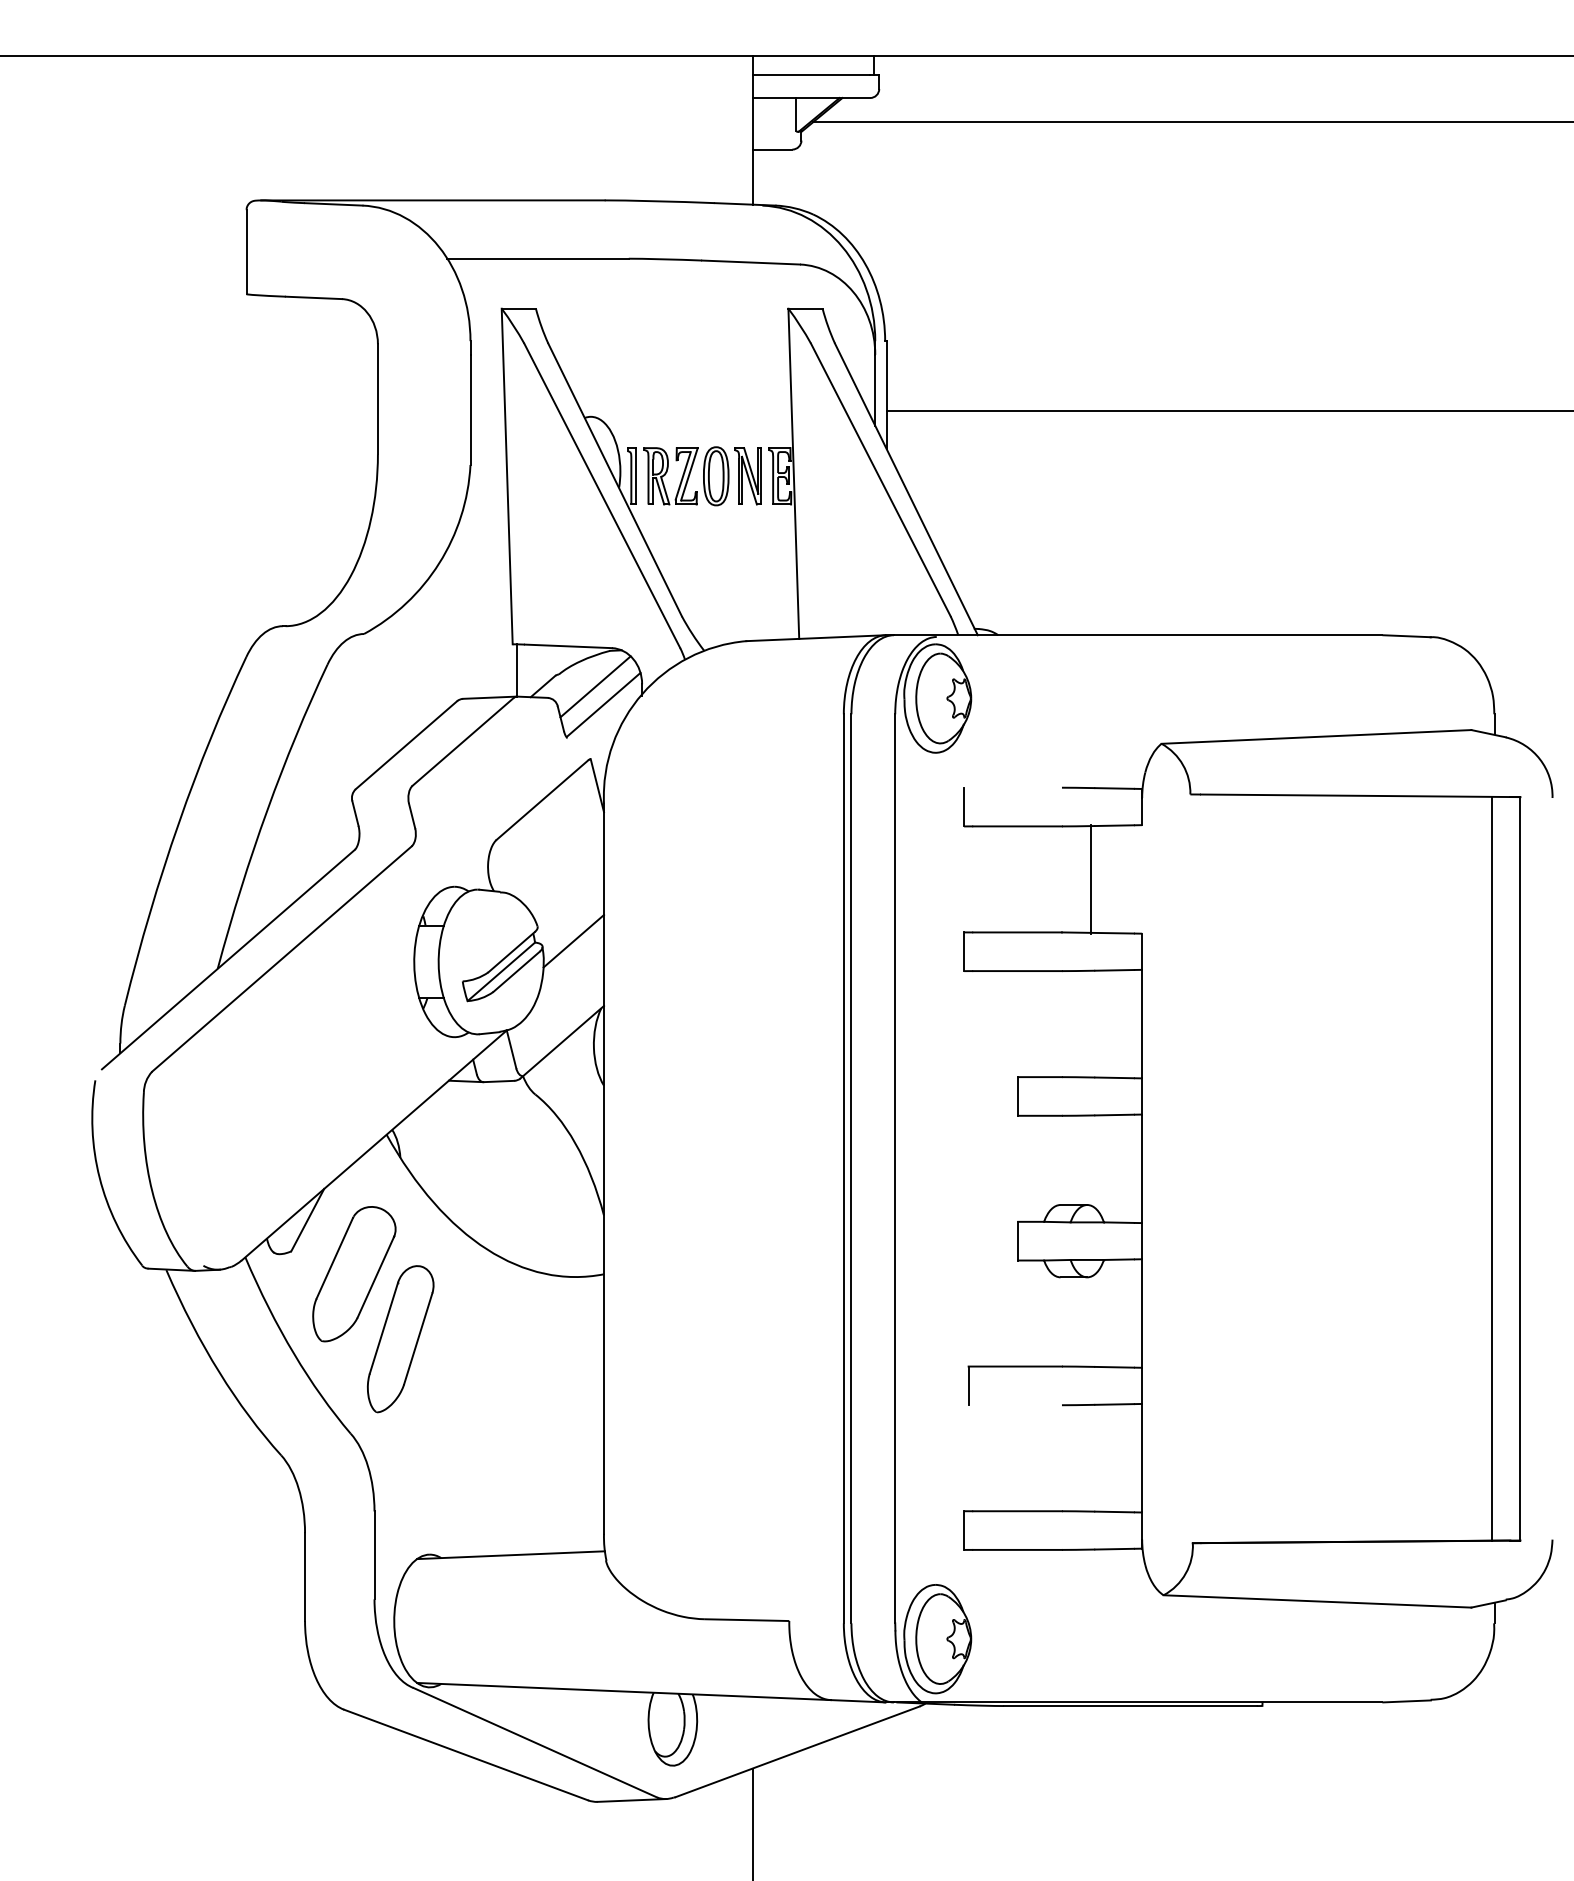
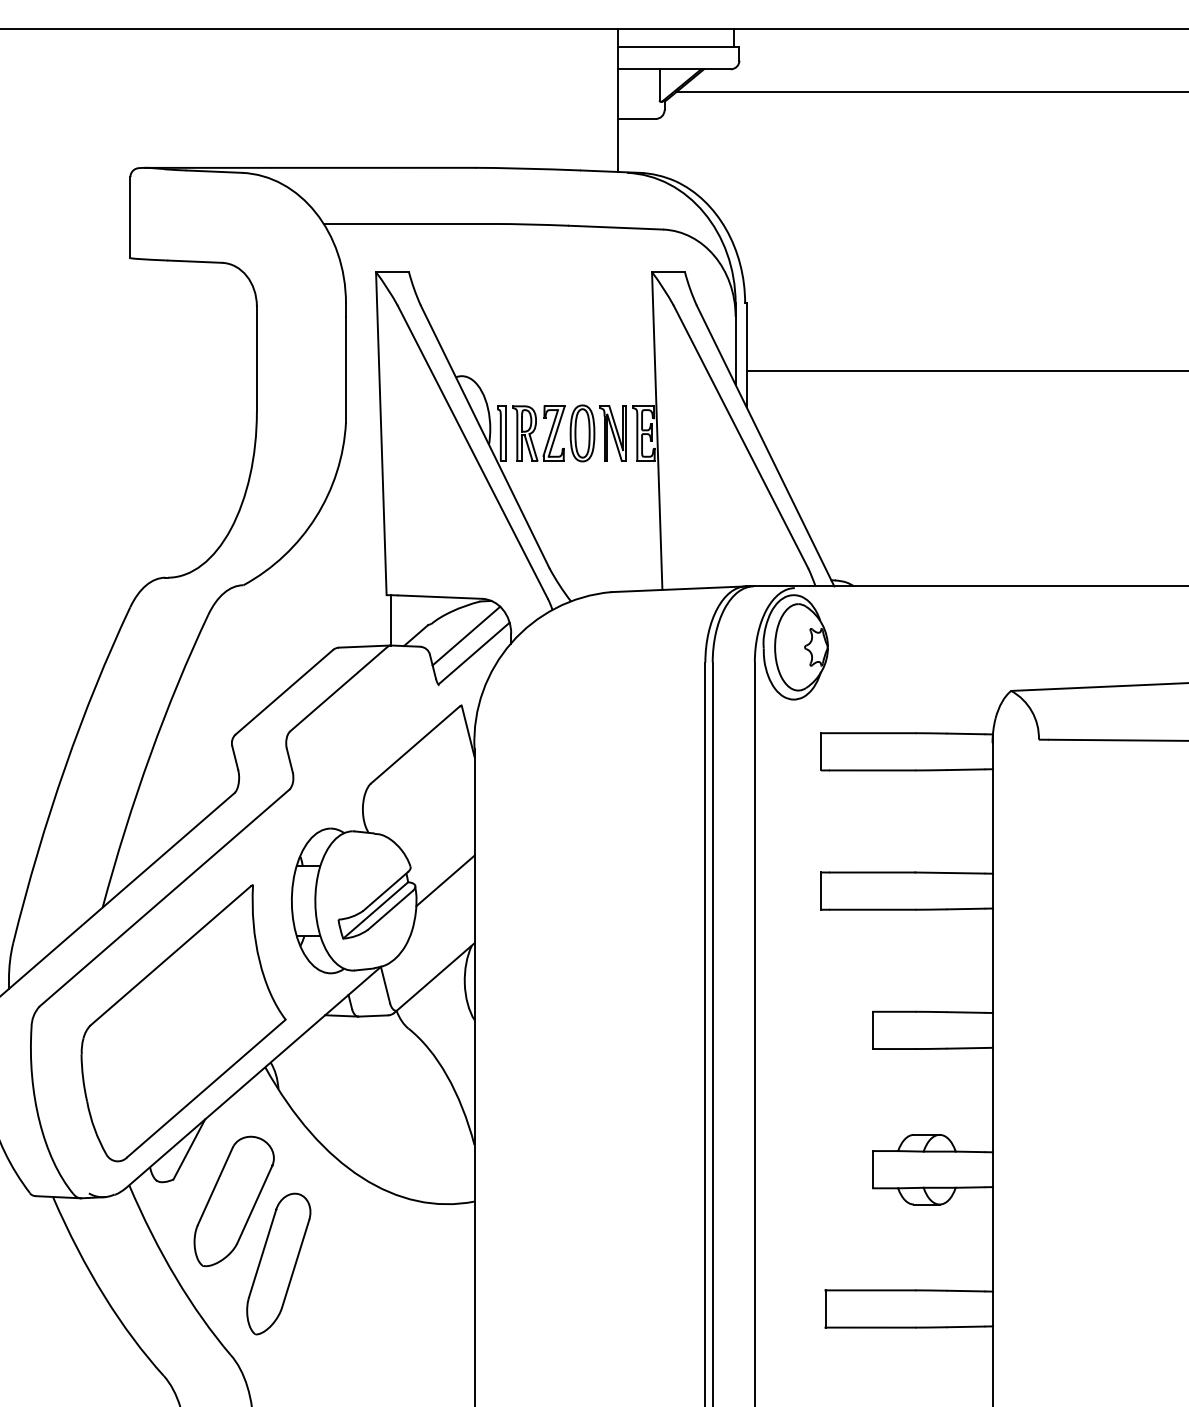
line: (1012, 787) -> (867, 732), added
line: (1091, 879) -> (992, 821), moved
part: (301, 1088) -> (183, 1022), added
line: (1014, 1405) -> (869, 1327), added

